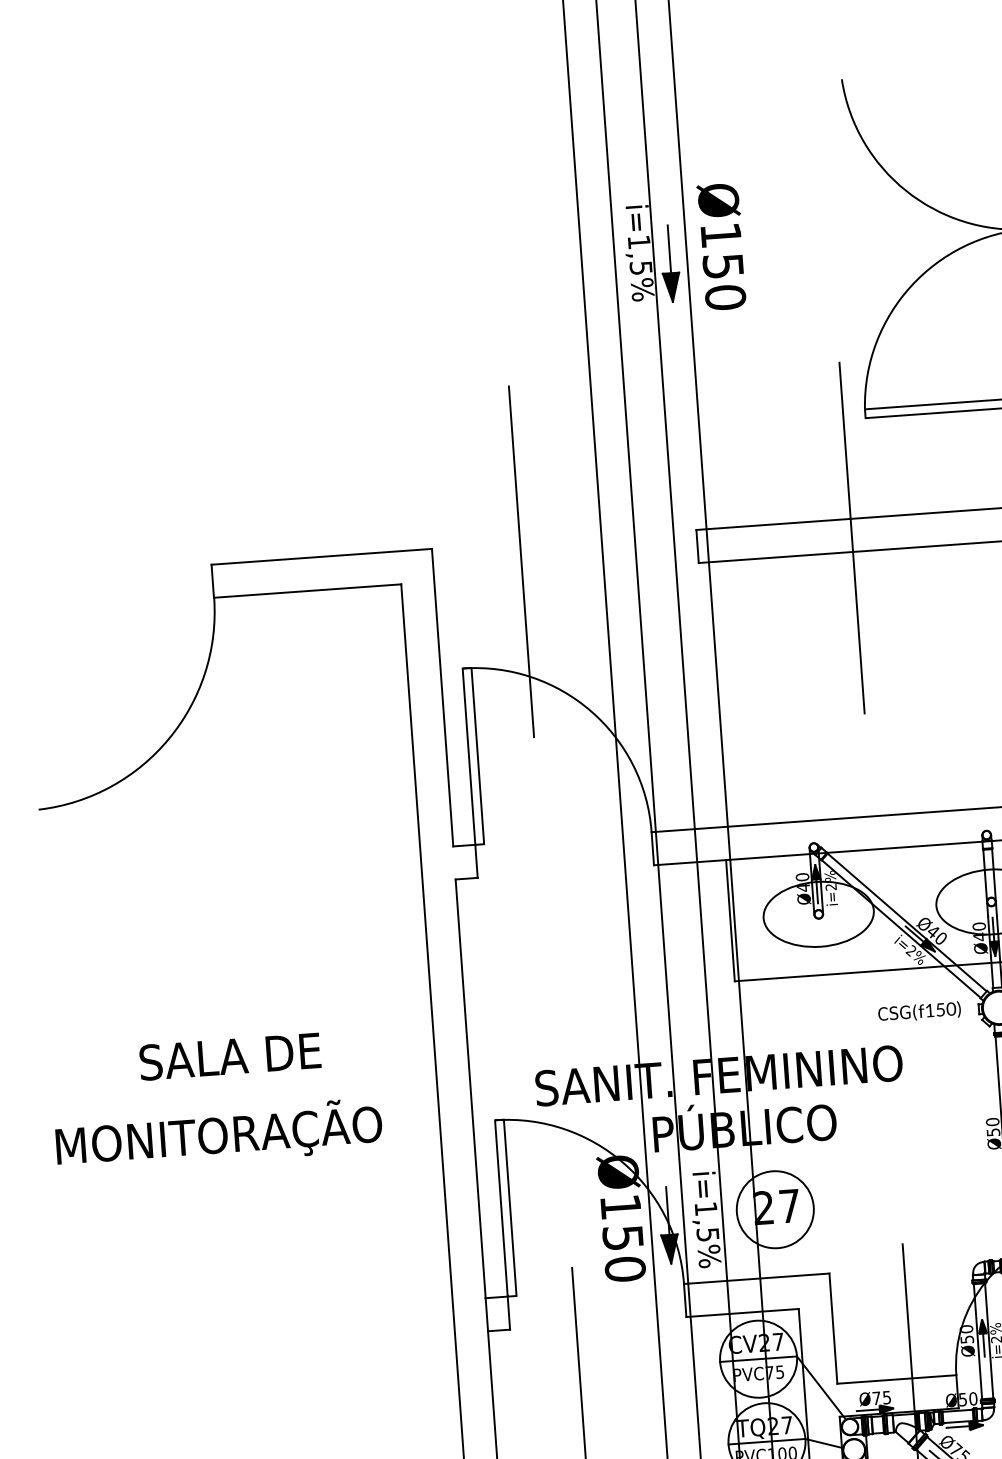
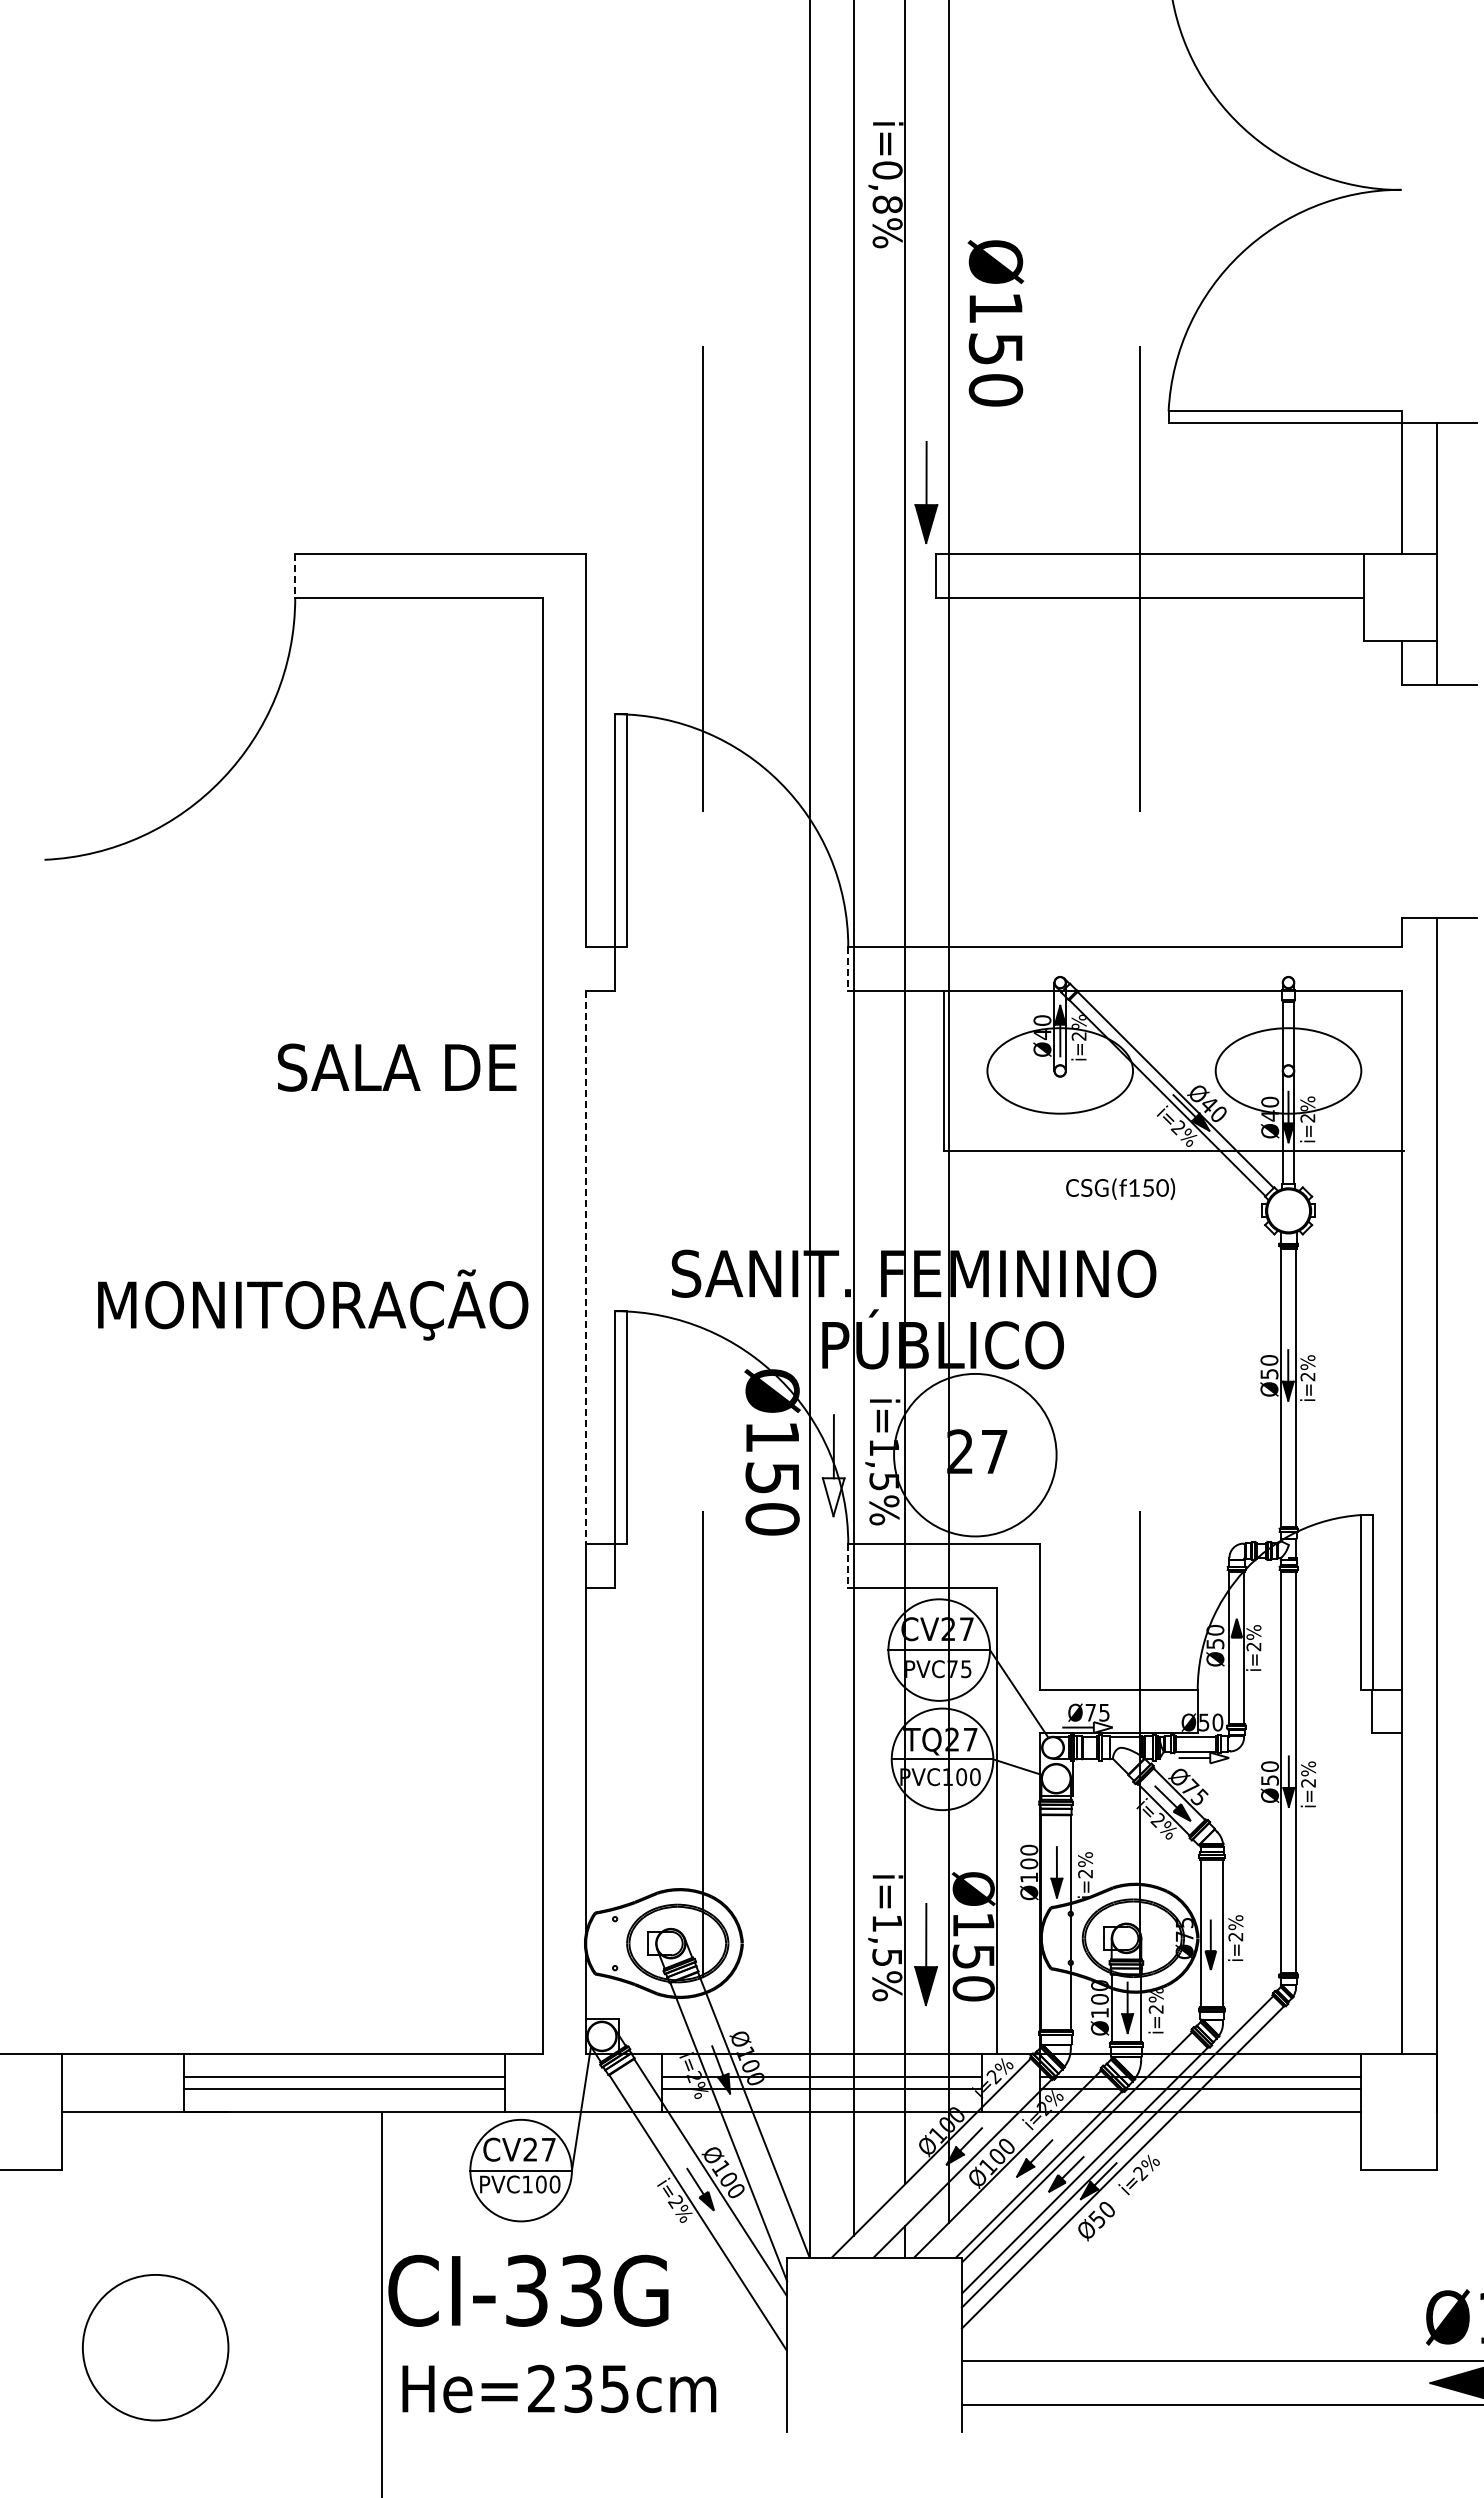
text: (721, 247) -> (995, 323), moved
text: (640, 255) -> (887, 187), i=1,5% -> i=0,8%
part: (670, 263) -> (926, 492), moved
line: (212, 580) -> (294, 575), solid -> dashed
line: (652, 849) -> (848, 969), solid -> dashed
text: (919, 1011) -> (1120, 1188), moved
text: (230, 1056) -> (397, 1067), moved
line: (470, 1088) -> (586, 1267), solid -> dashed
text: (219, 1134) -> (313, 1304), moved
circle: (775, 1209) -> (975, 1454), size x1.6
fill: (670, 1249) -> (833, 1497), removed
line: (685, 1300) -> (848, 1566), solid -> dashed
line: (983, 1345) -> (1236, 1653), removed
fill: (886, 1408) -> (1102, 1727), removed
fill: (976, 1425) -> (1219, 1757), removed

